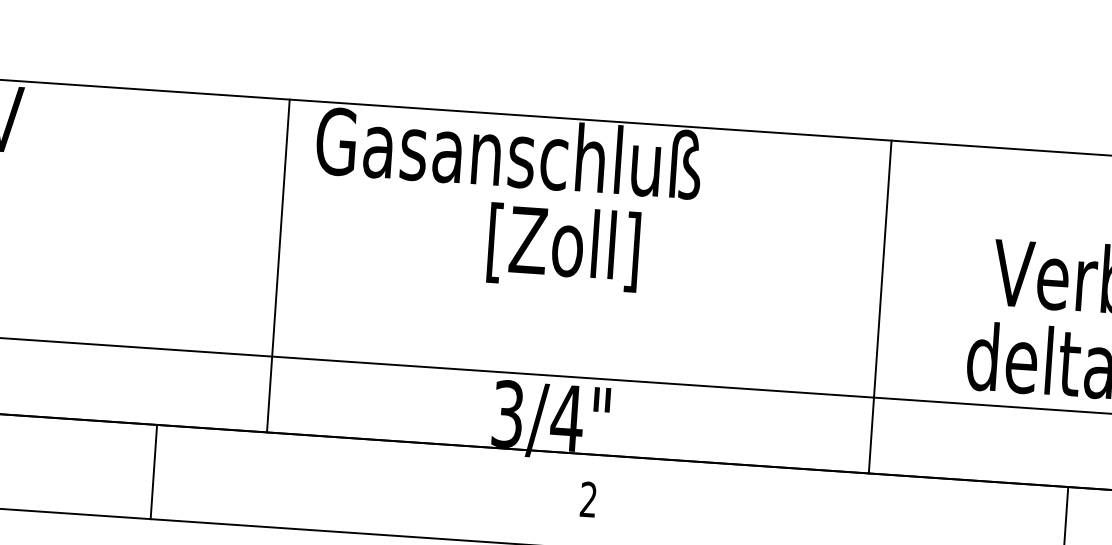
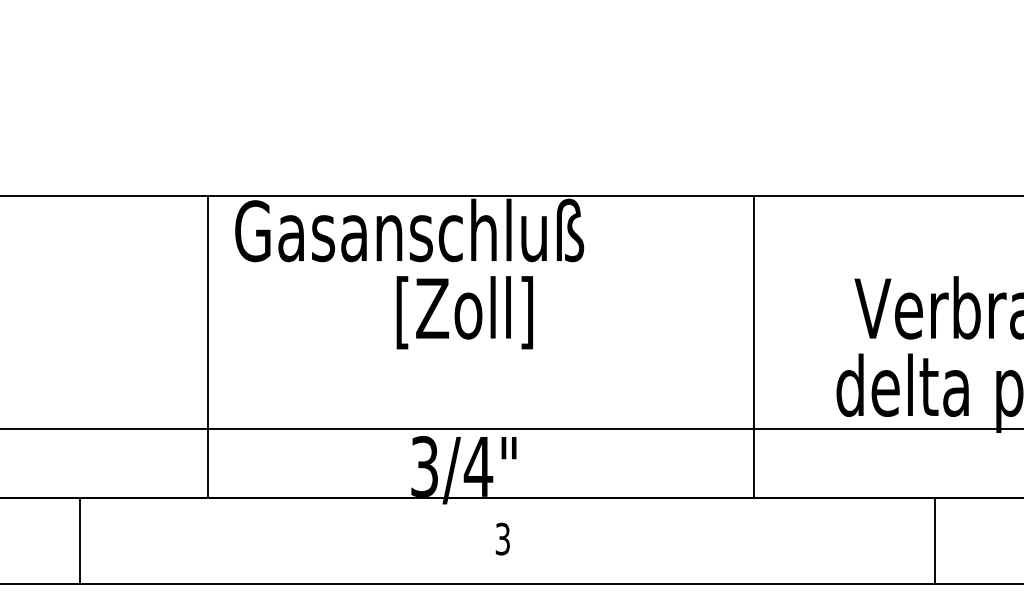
line: (154, 471) -> (80, 540), moved
text: (588, 500) -> (502, 539), 2 -> 3

